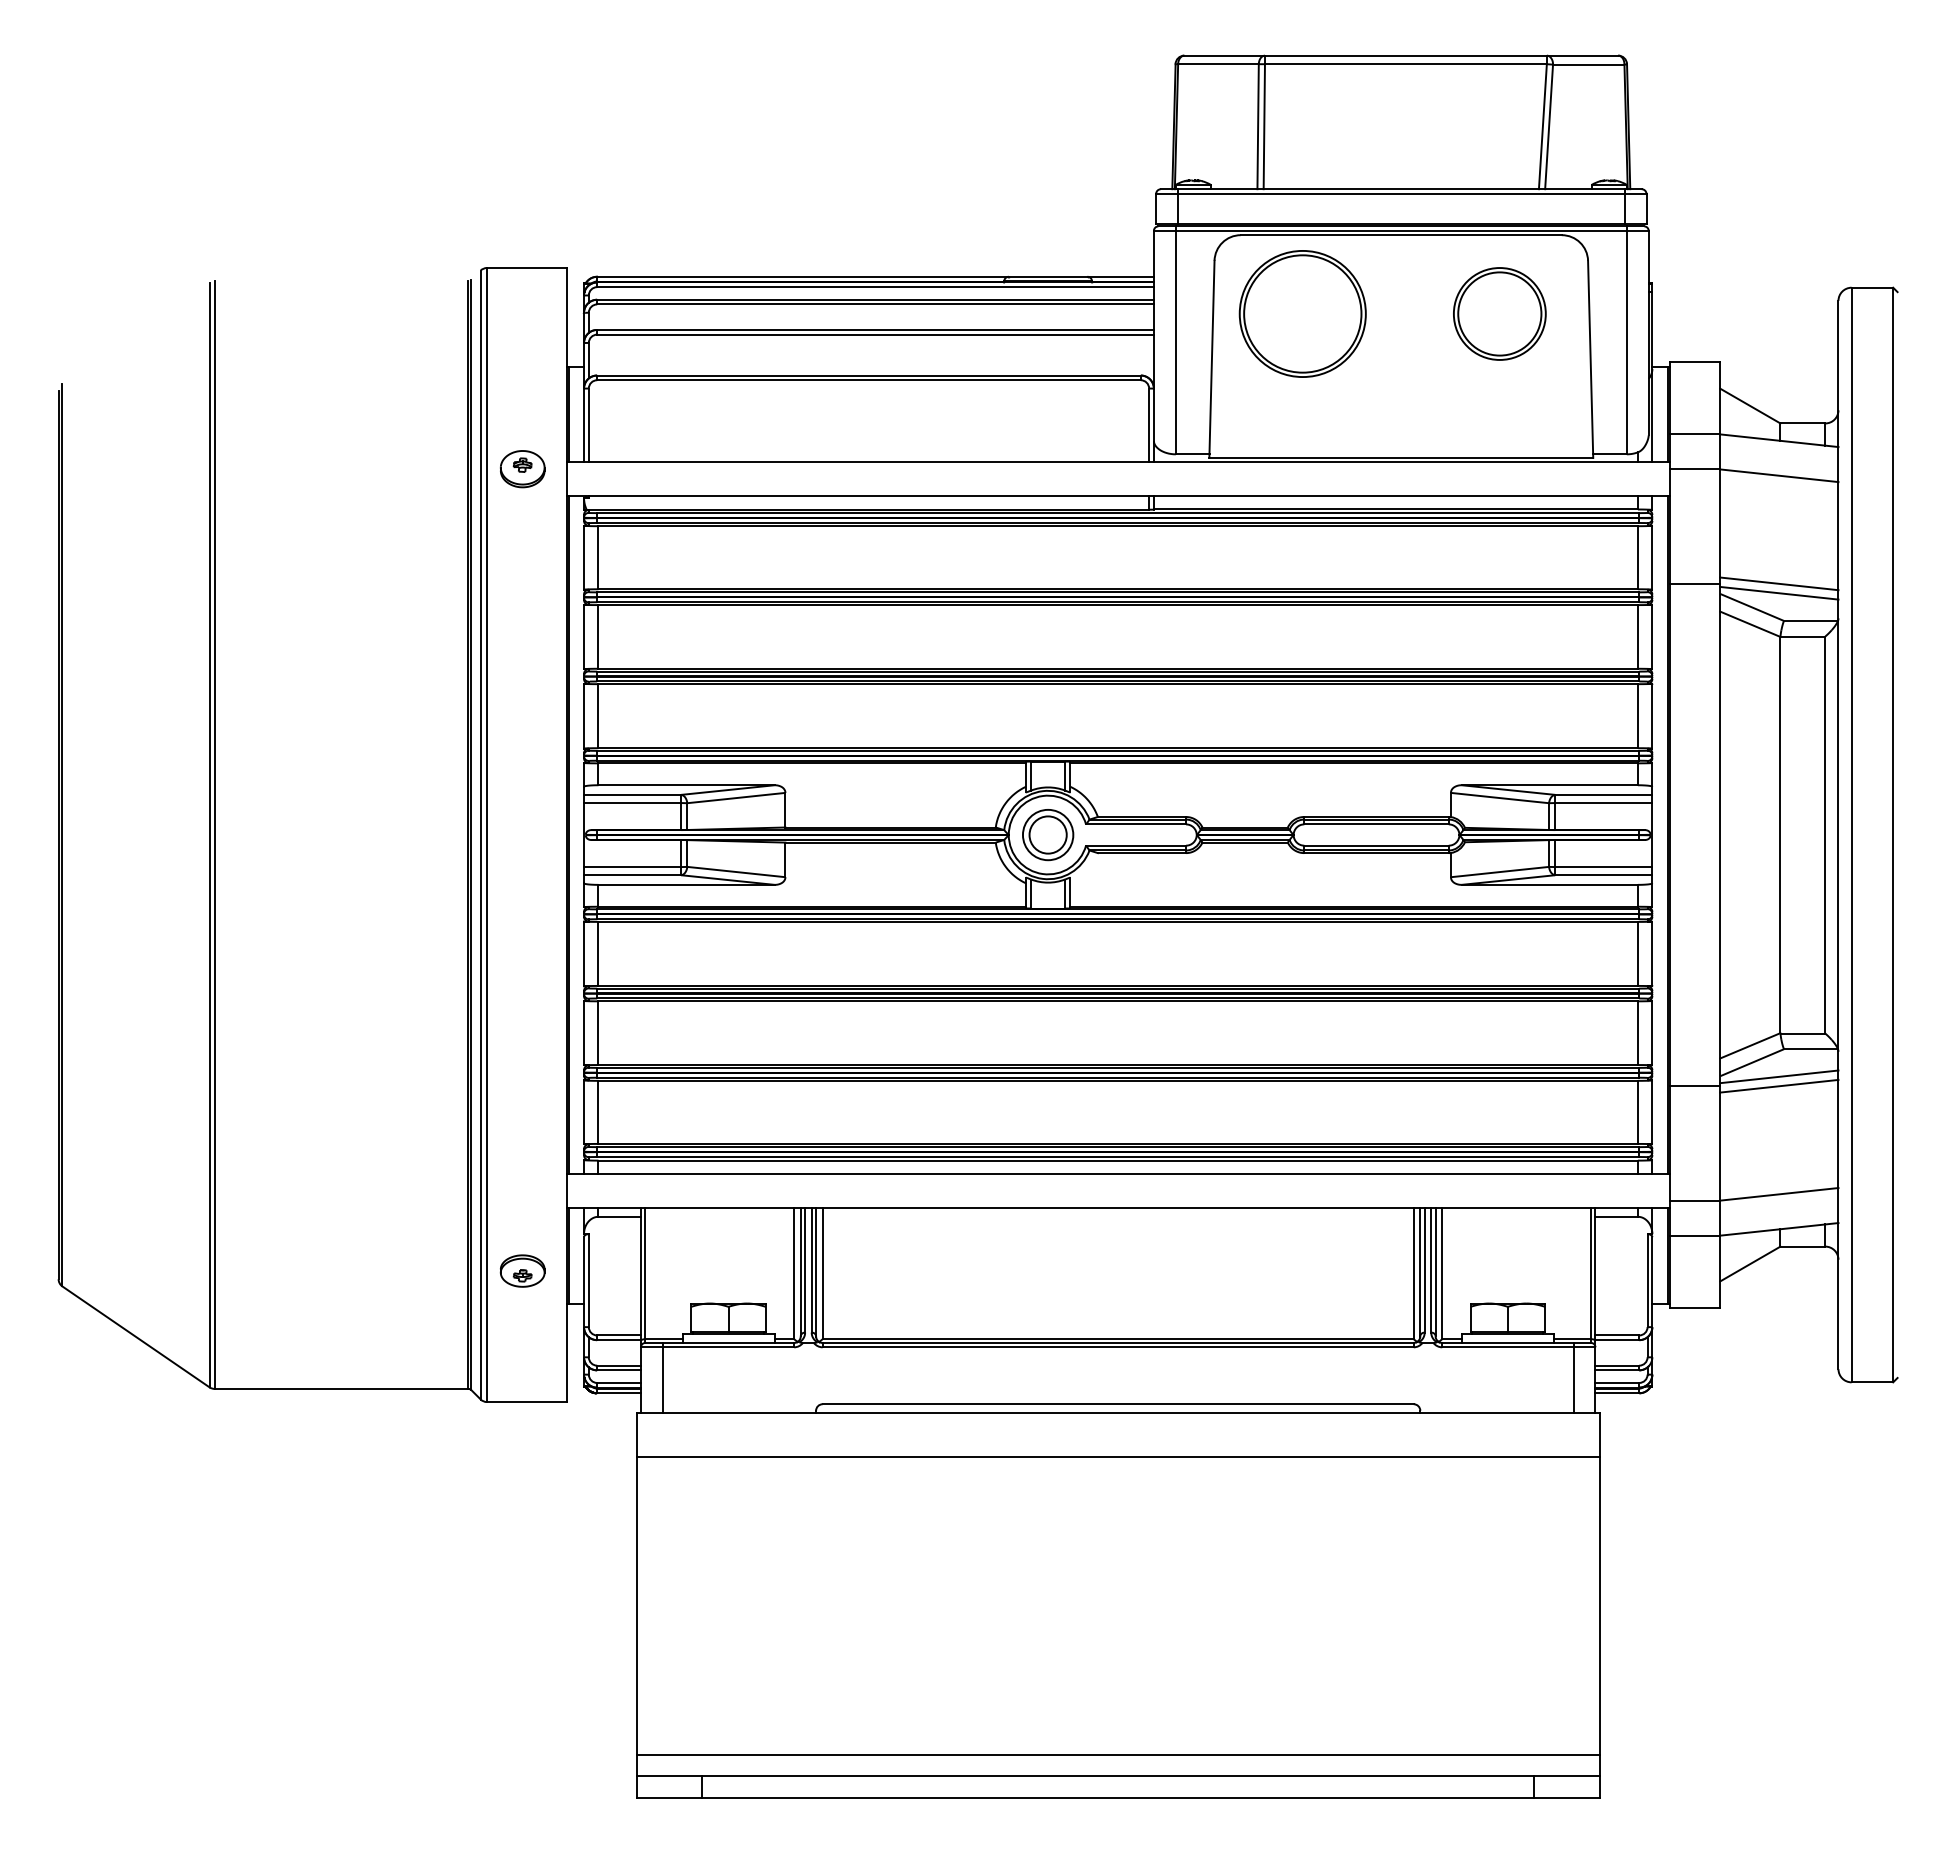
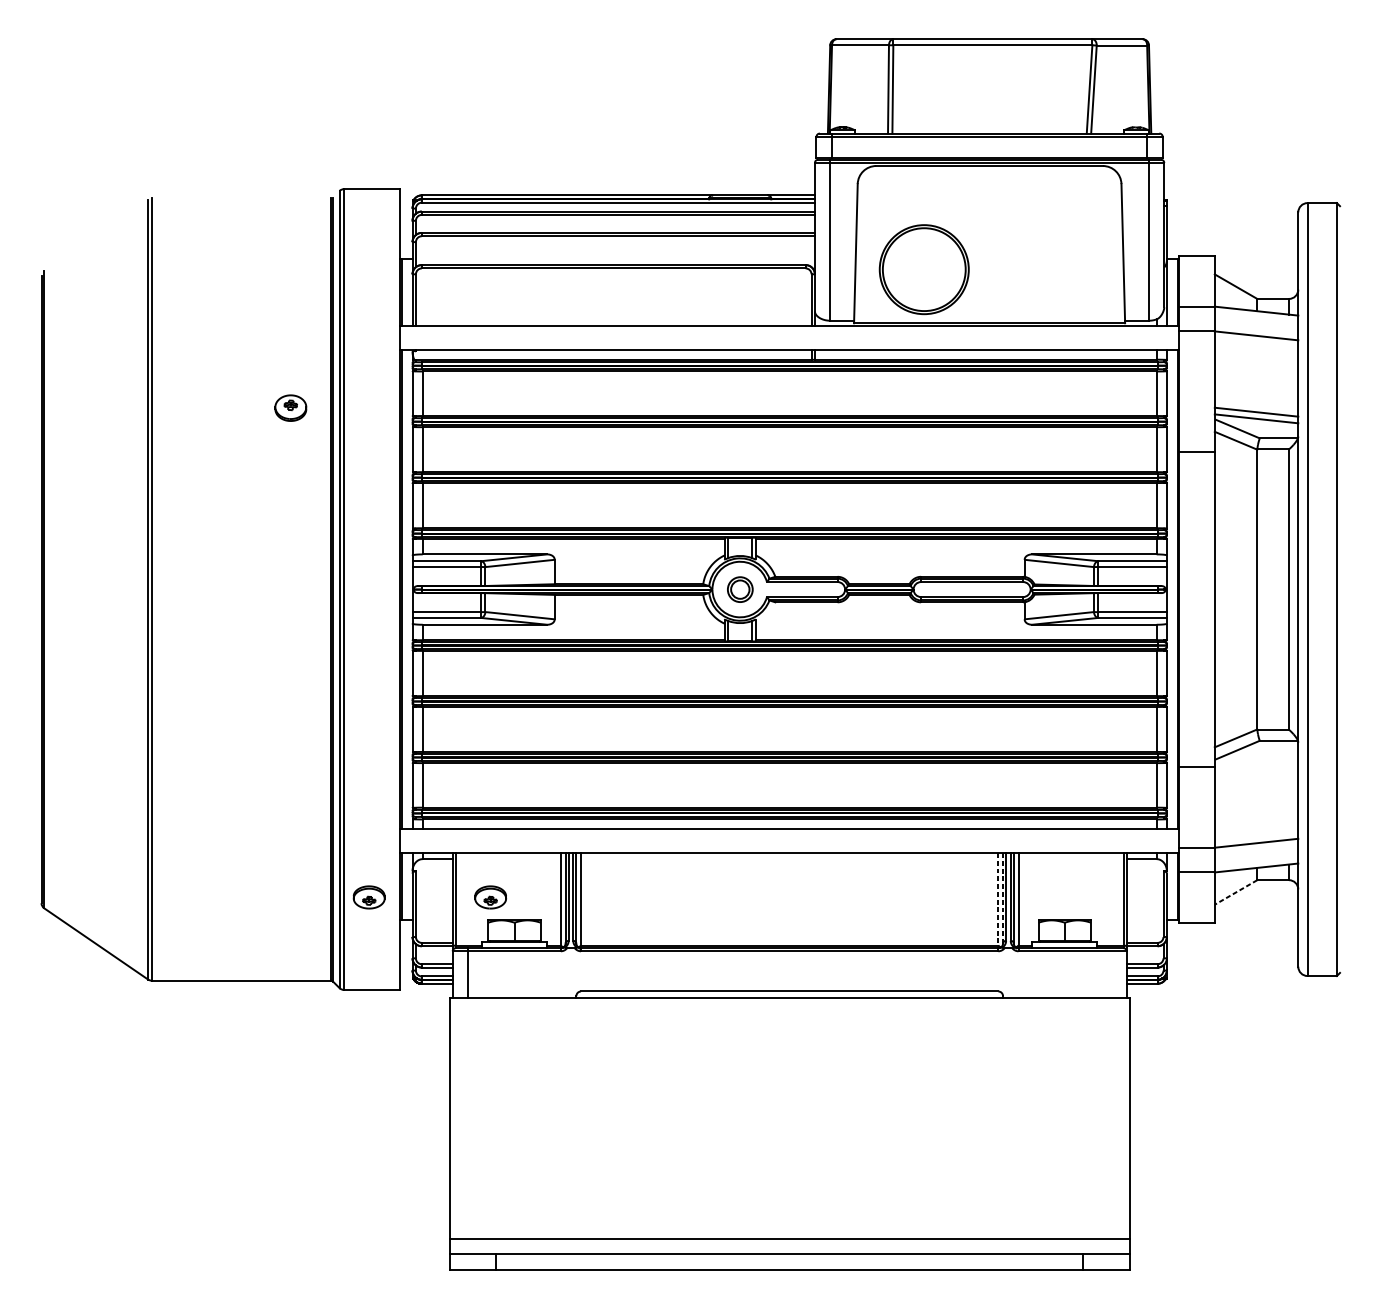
part: (1302, 313) -> (924, 269), moved
part: (1499, 313) -> (1058, 221), removed
part: (522, 469) -> (290, 408), moved
line: (1694, 583) -> (1196, 452), moved
part: (1048, 835) -> (740, 589), size x0.7
line: (1779, 1076) -> (1256, 760), removed
line: (1779, 1085) -> (1256, 766), removed
line: (1750, 1264) -> (1236, 892), solid -> dashed
part: (694, 1270) -> (490, 897), added
line: (1420, 1271) -> (1003, 897), solid -> dashed
line: (1413, 1273) -> (998, 899), solid -> dashed
line: (1573, 1377) -> (1111, 972), removed
line: (1117, 1456) -> (789, 1028), removed

